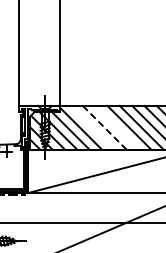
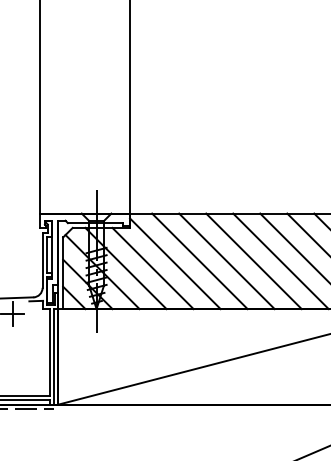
line: (92, 127) -> (200, 260), added
line: (104, 127) -> (226, 260), dashed -> solid
line: (116, 127) -> (252, 260), added

